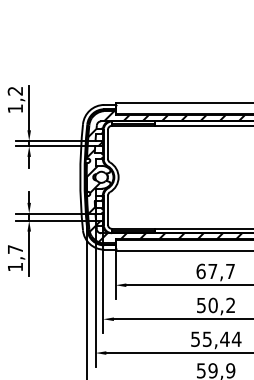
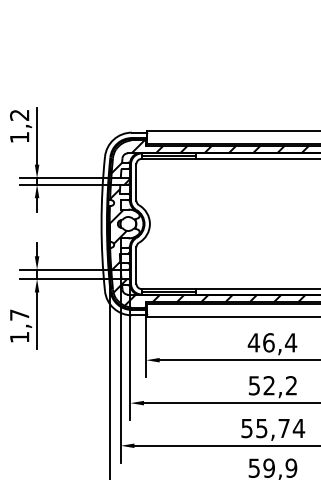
text: (215, 271) -> (272, 342), 67,7 -> 46,4
text: (212, 305) -> (268, 385), 50,2 -> 52,2
text: (224, 338) -> (283, 427), 55,44 -> 55,74

